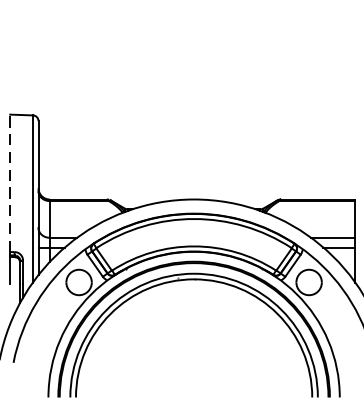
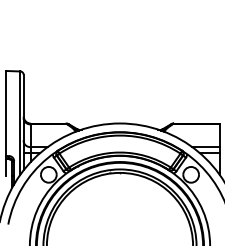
line: (10, 183) -> (6, 113), dashed -> solid

